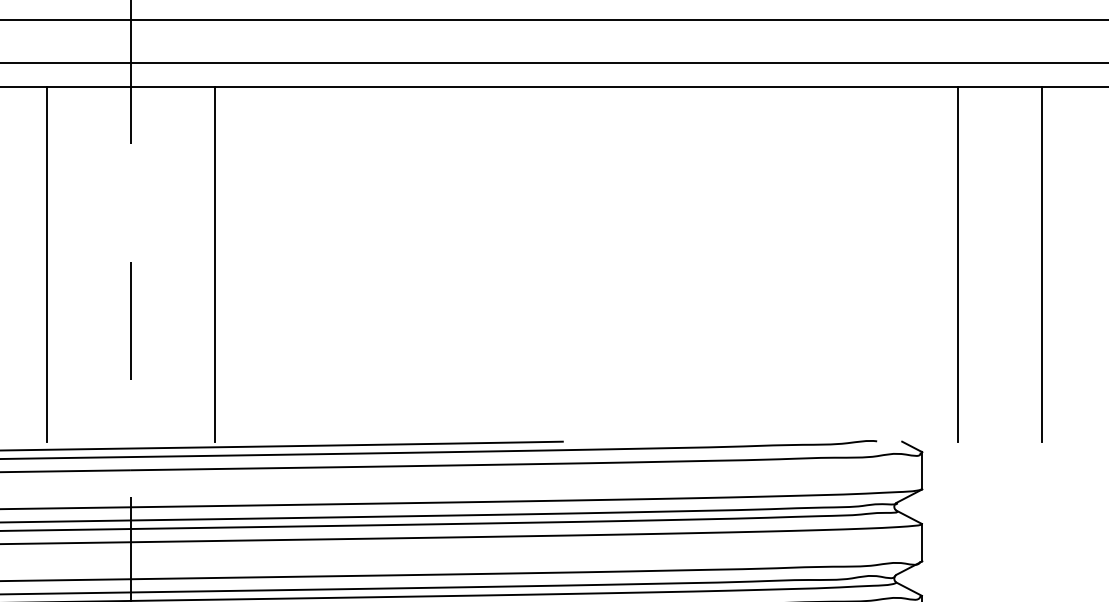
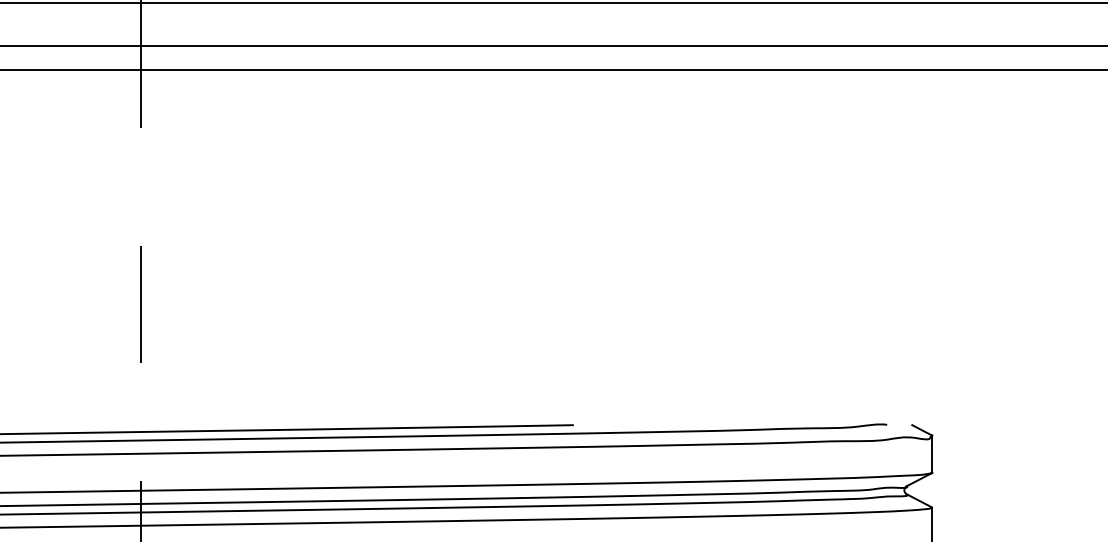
line: (46, 263) -> (56, 246), removed
line: (215, 263) -> (225, 246), removed
line: (958, 263) -> (968, 246), removed
line: (1042, 263) -> (1052, 246), removed

